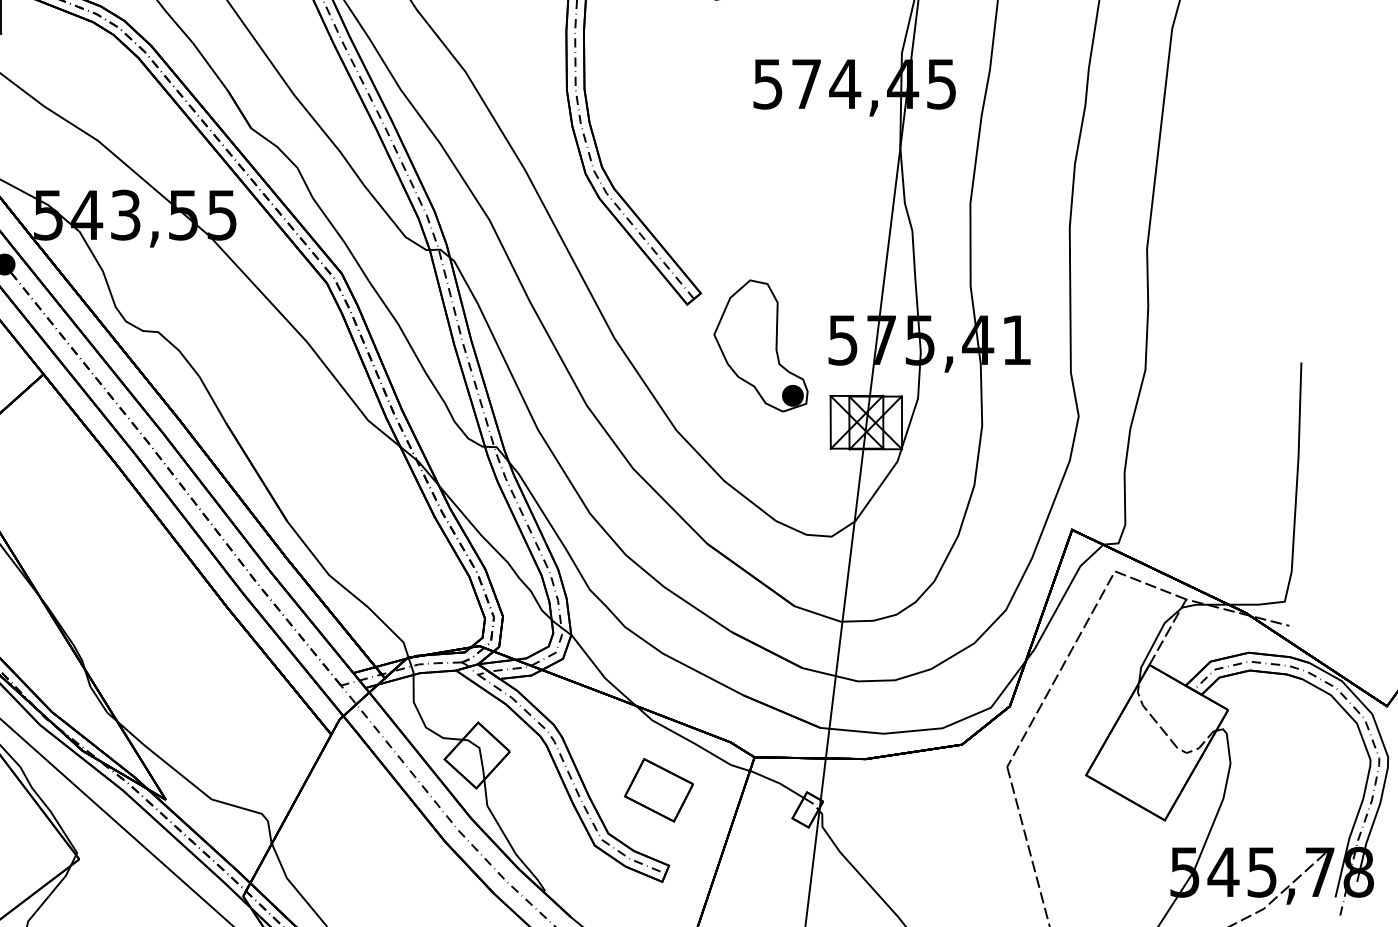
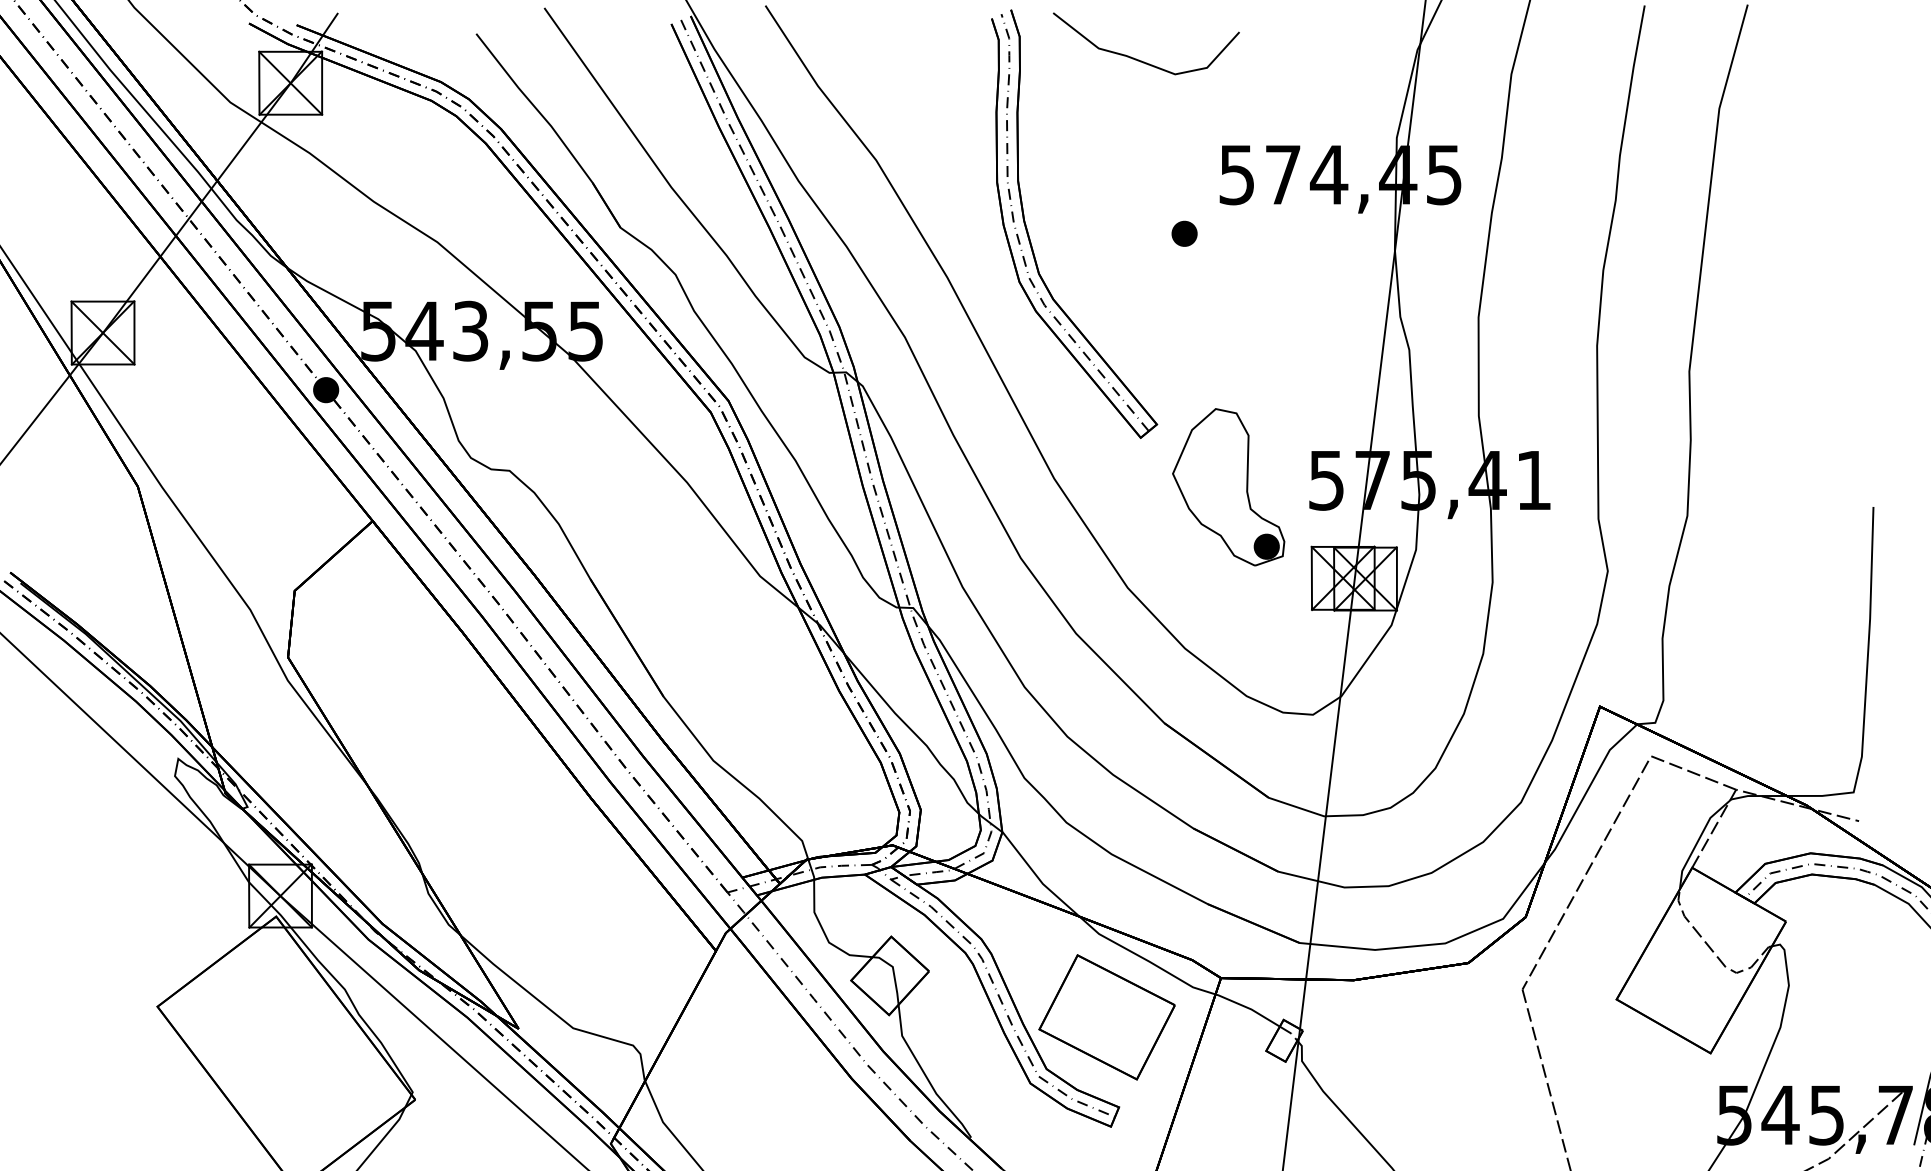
part: (723, 133) -> (1184, 233), added
part: (658, 790) -> (1106, 1017), size x1.67

